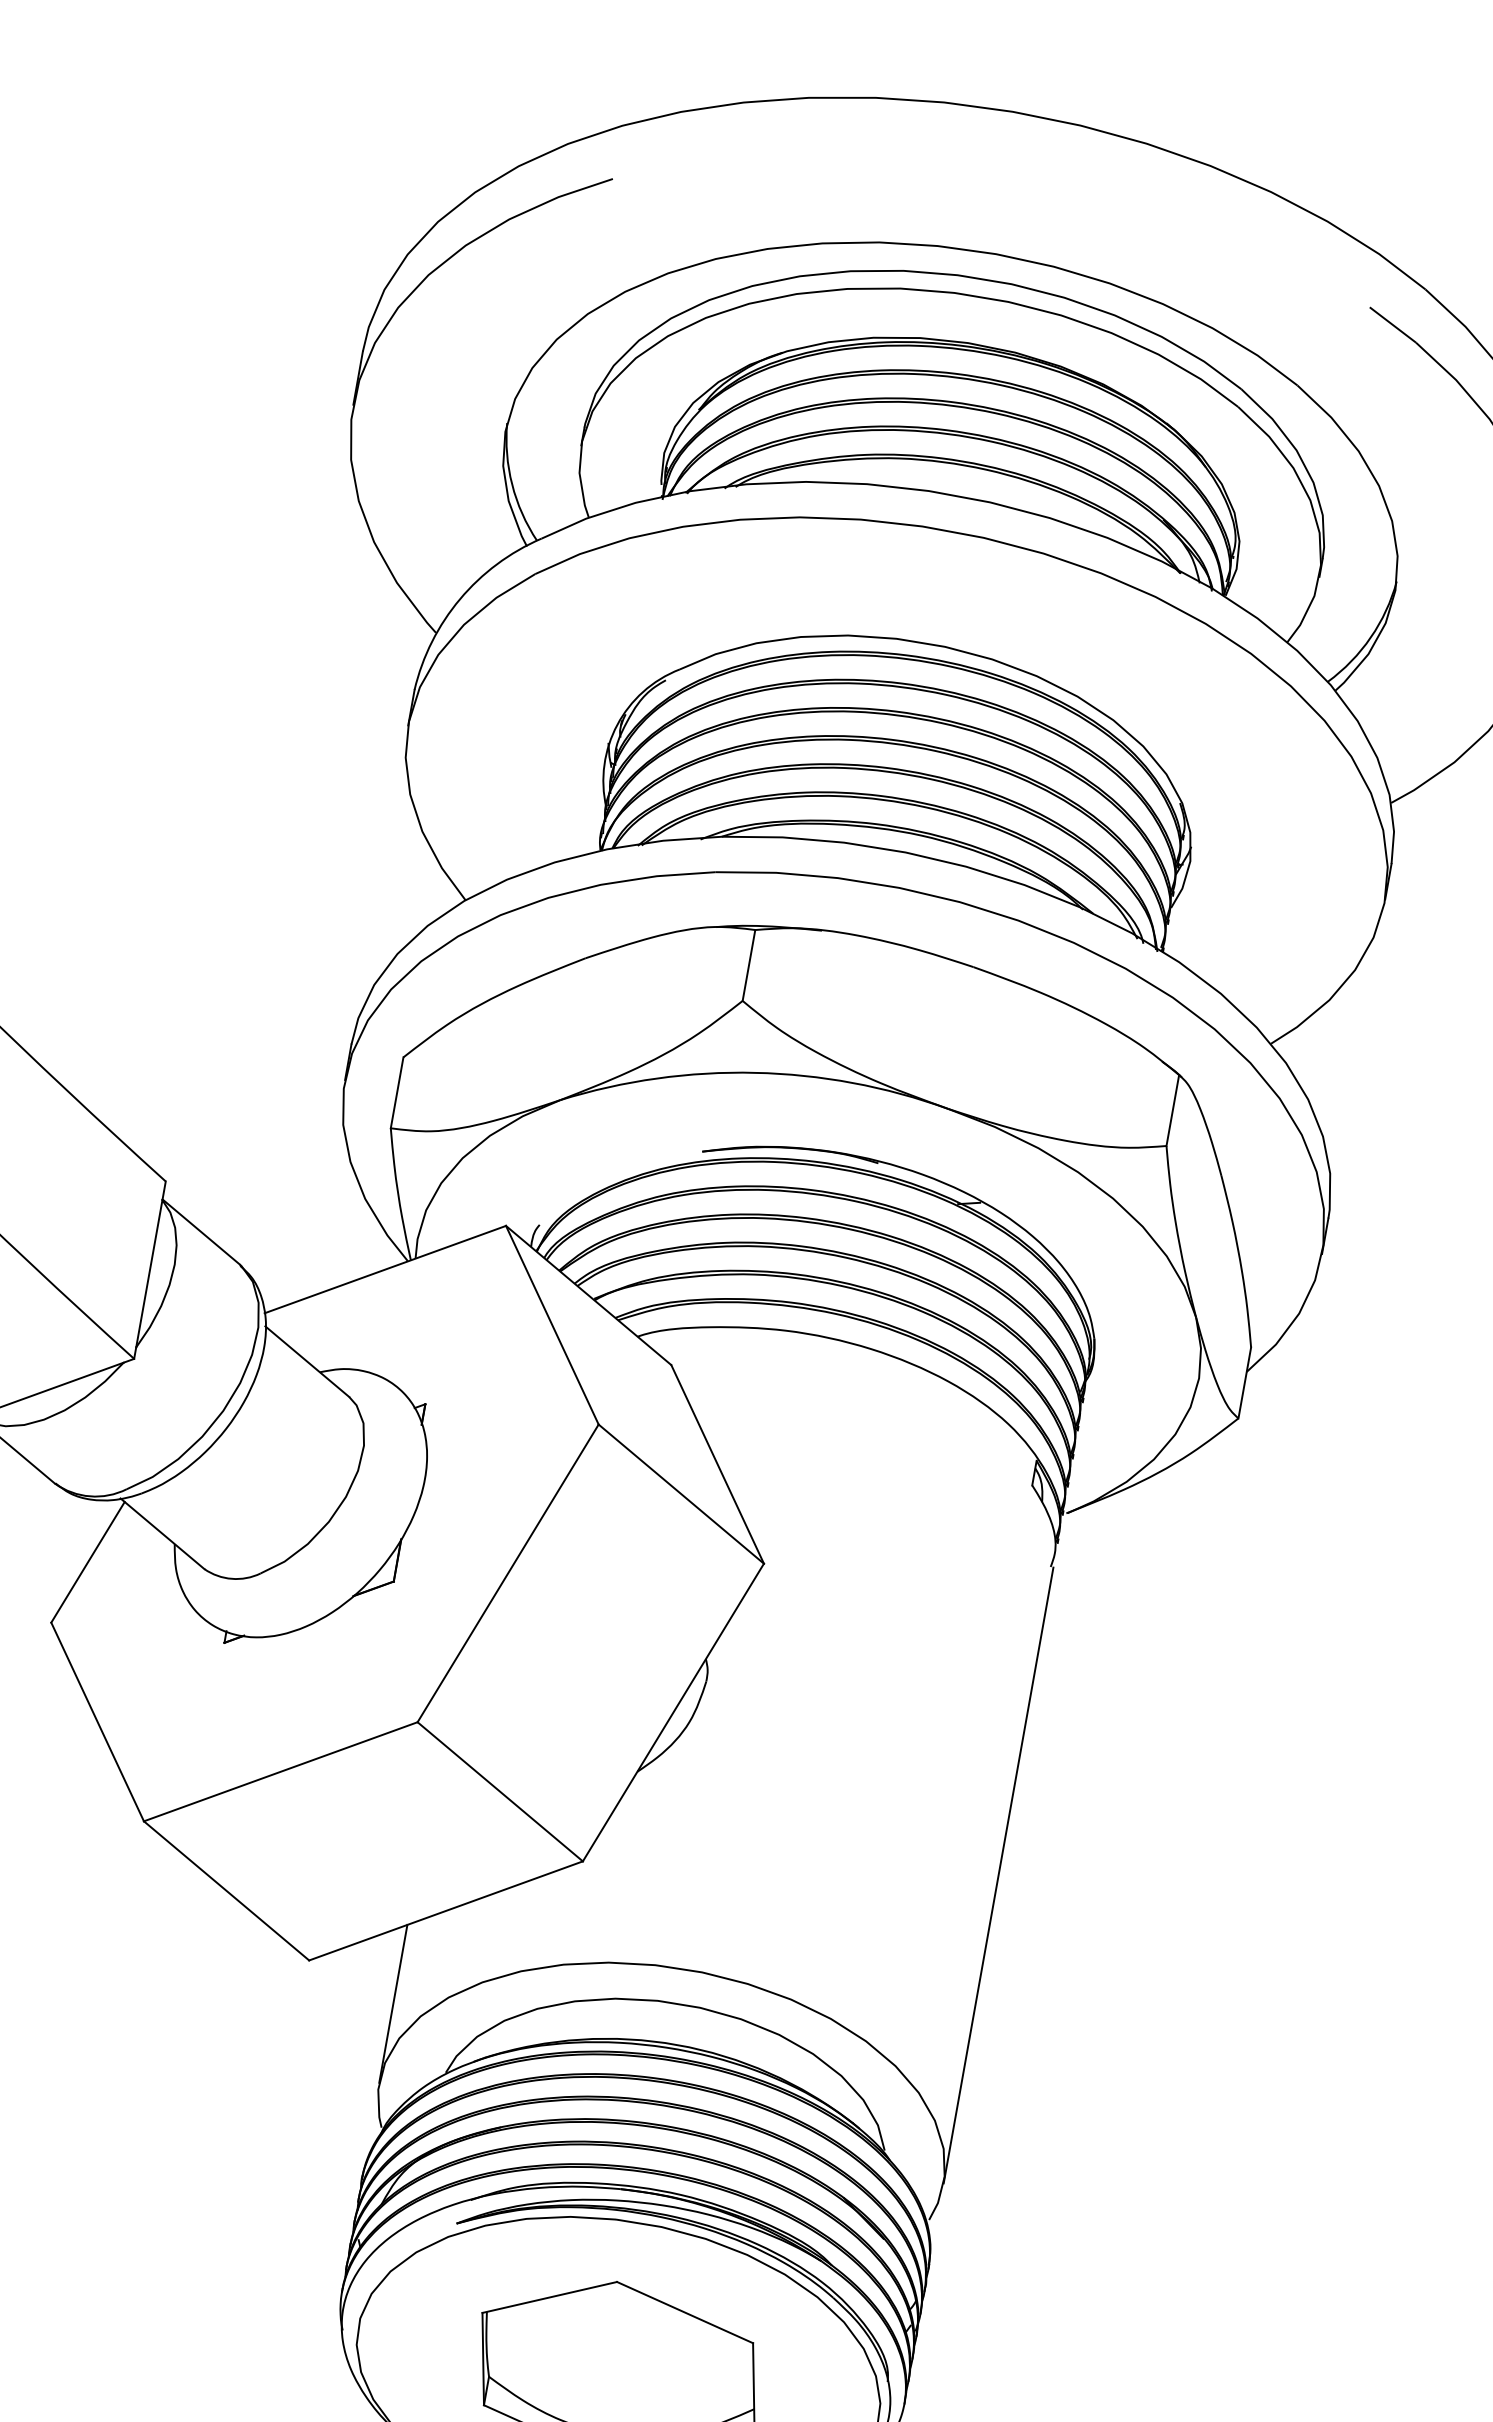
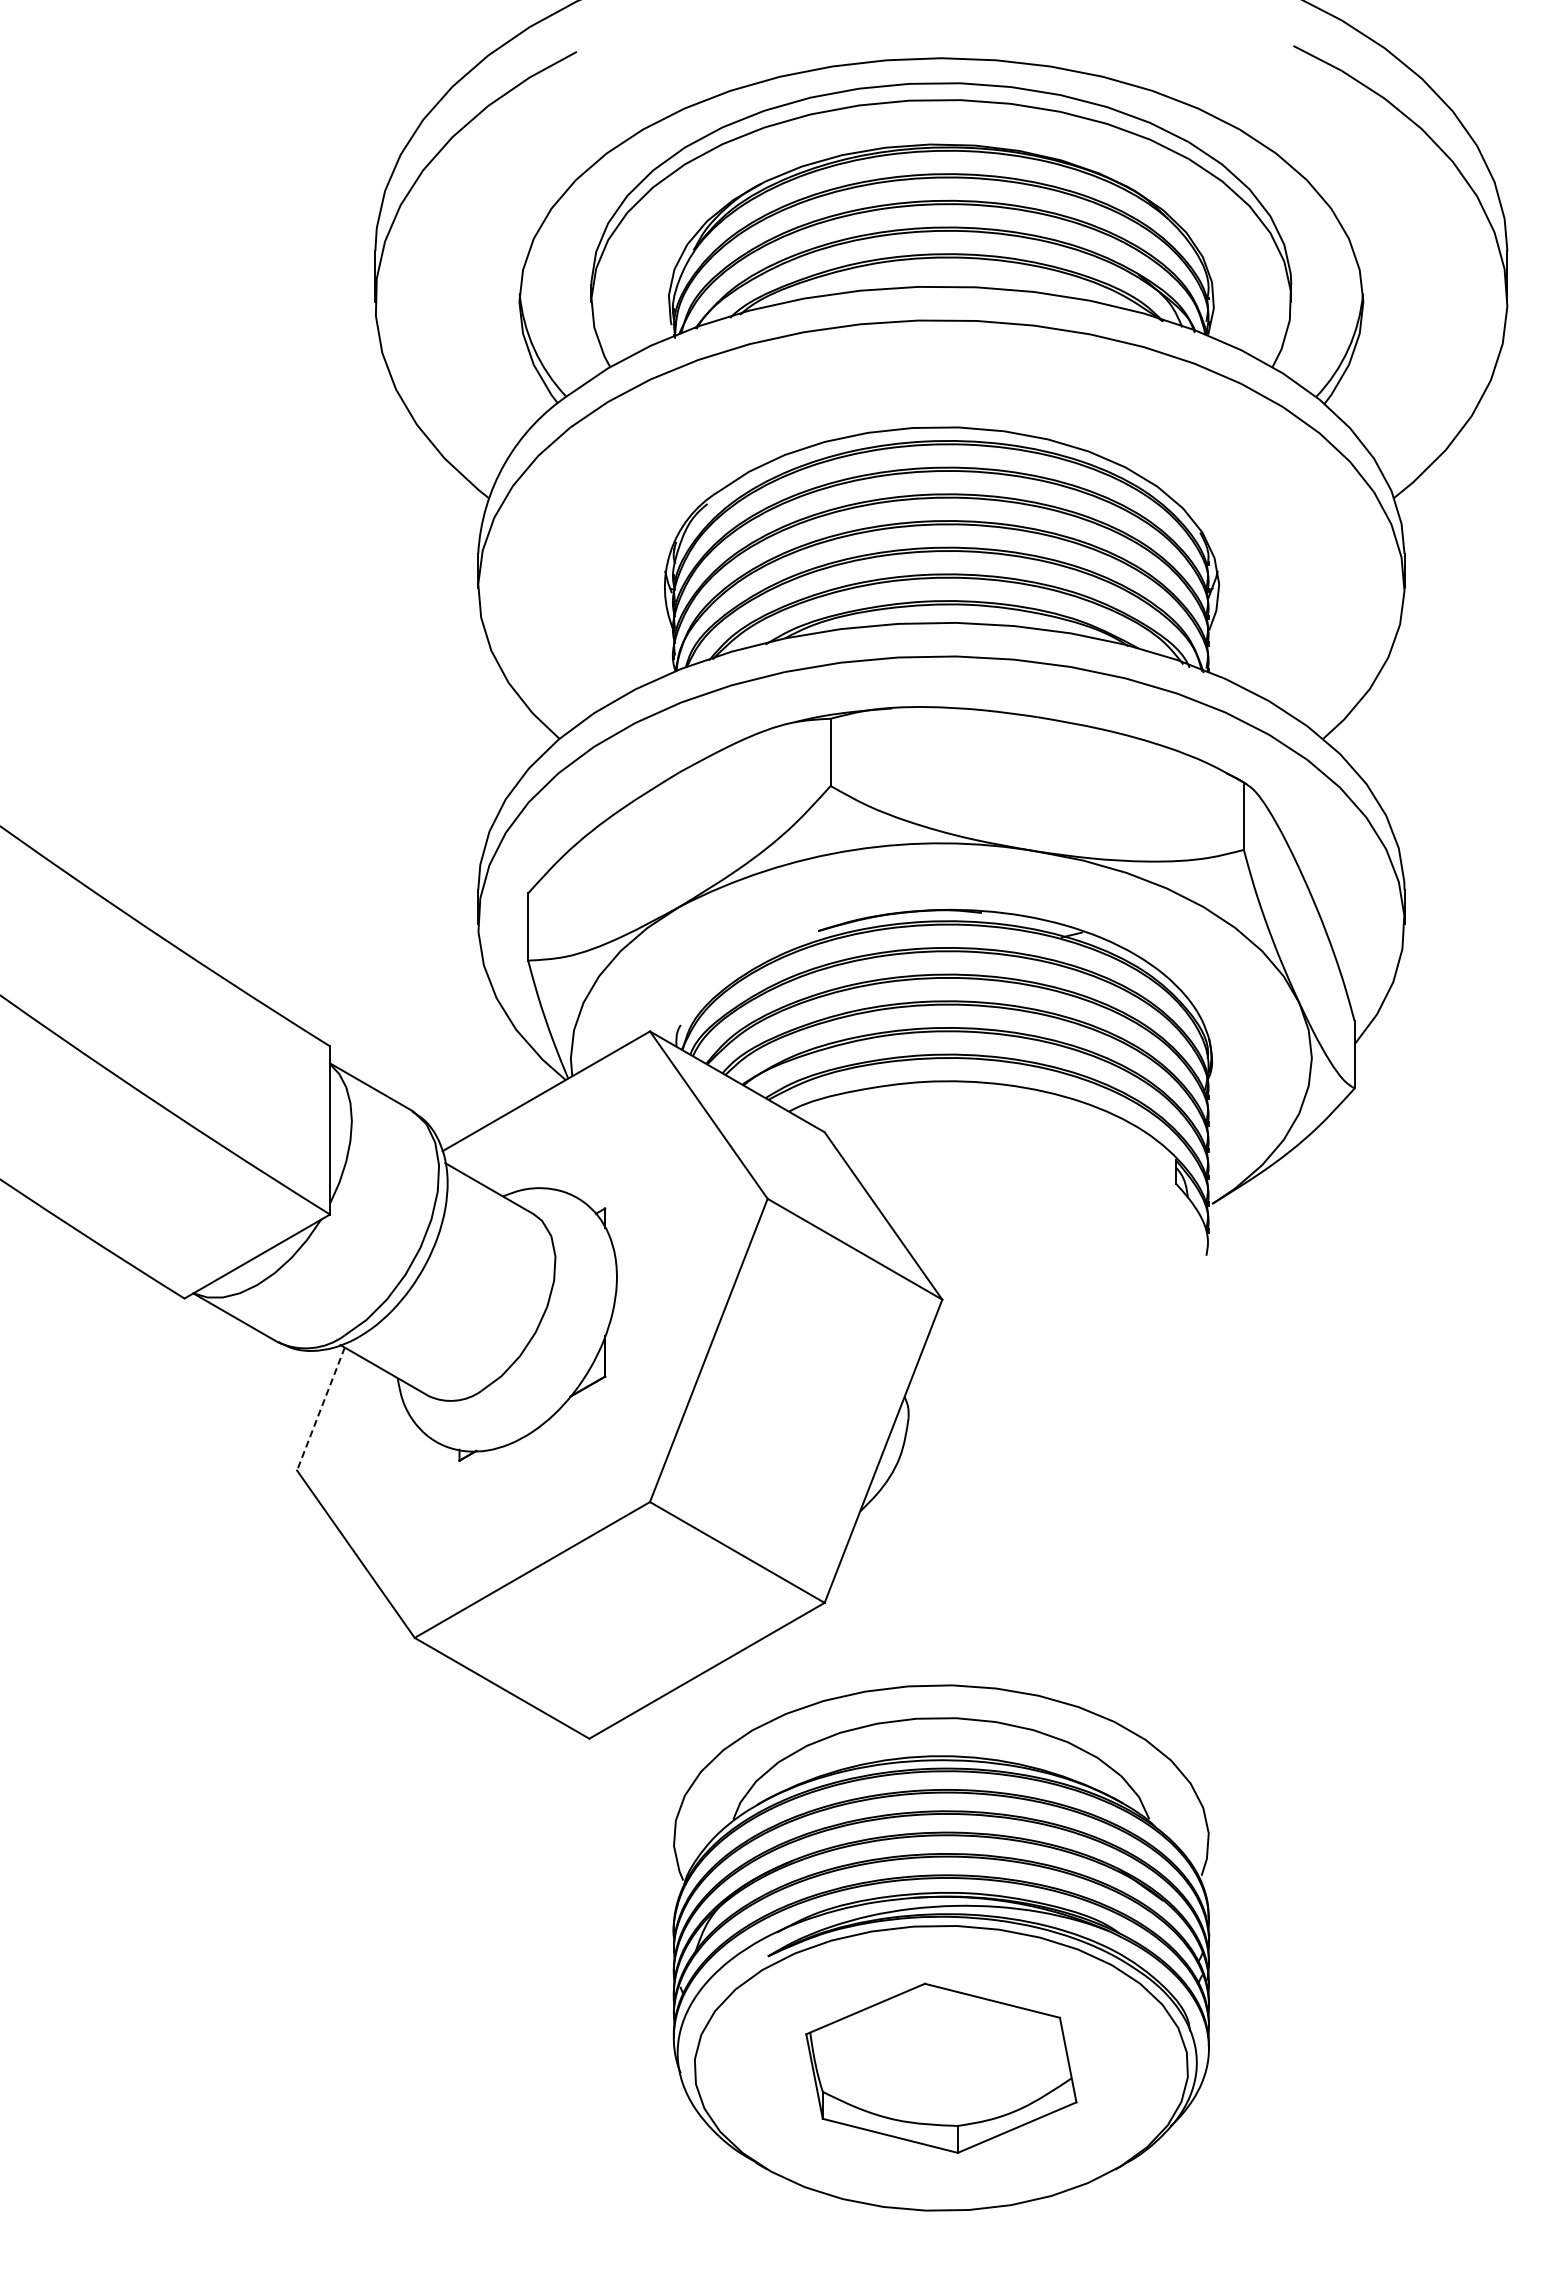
line: (87, 1562) -> (320, 1409), solid -> dashed
line: (998, 1875) -> (1208, 1547), removed
line: (393, 2003) -> (673, 1764), removed

